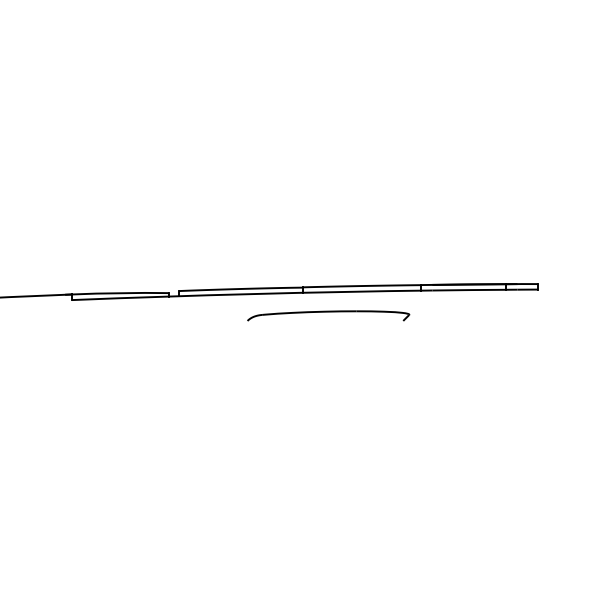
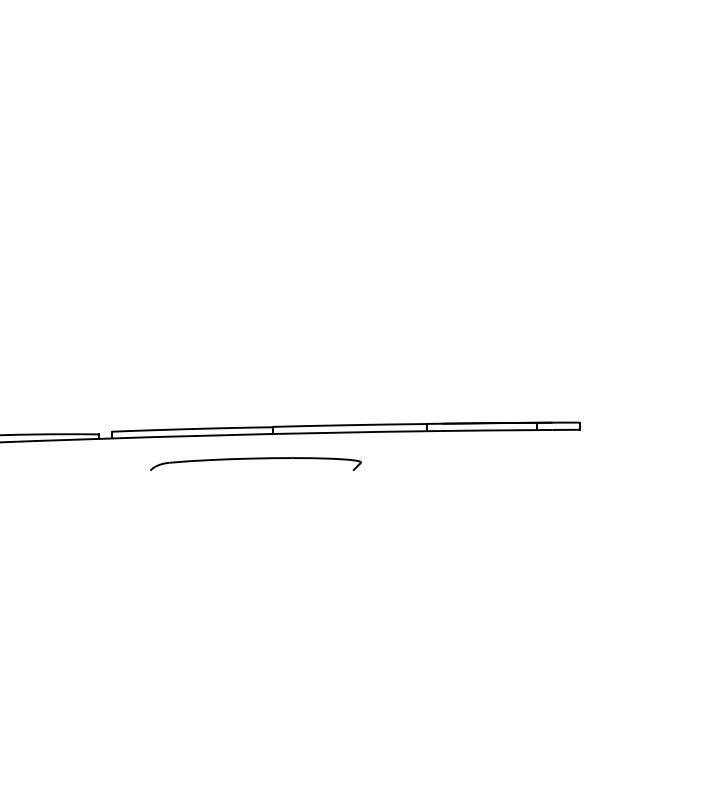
part: (328, 315) -> (255, 463), moved

